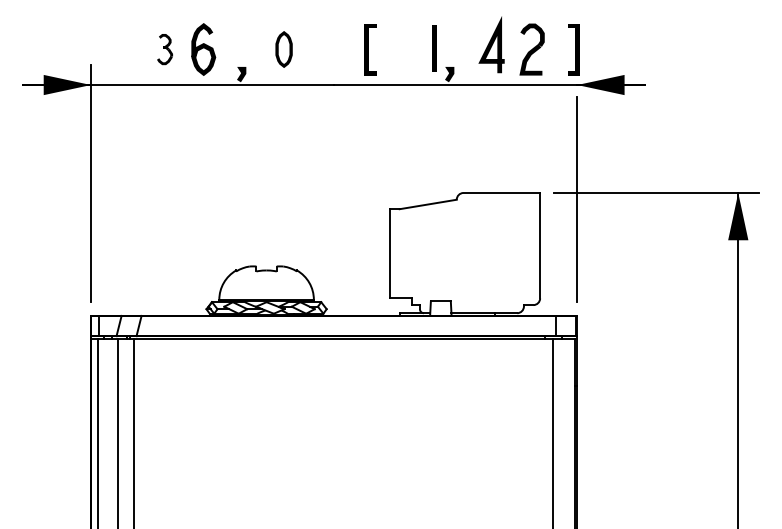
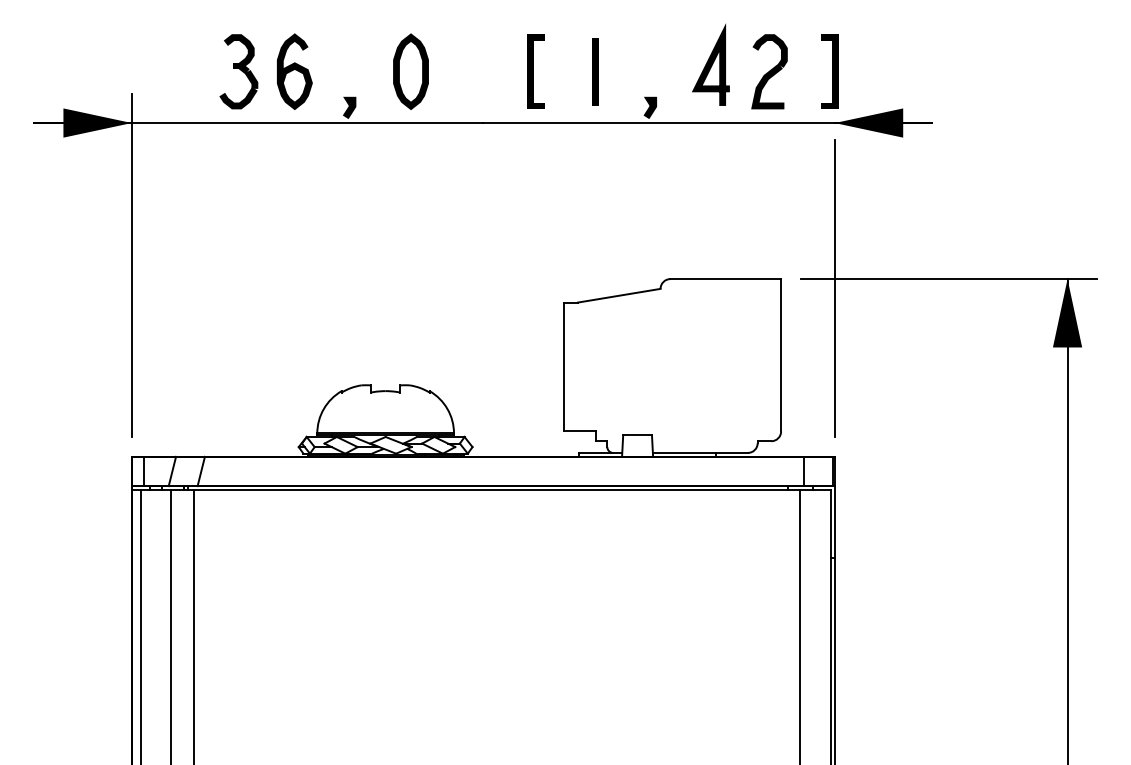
line: (434, 48) -> (595, 71), moved
part: (164, 49) -> (238, 71), size x1.67
part: (283, 49) -> (410, 71), size x1.43

